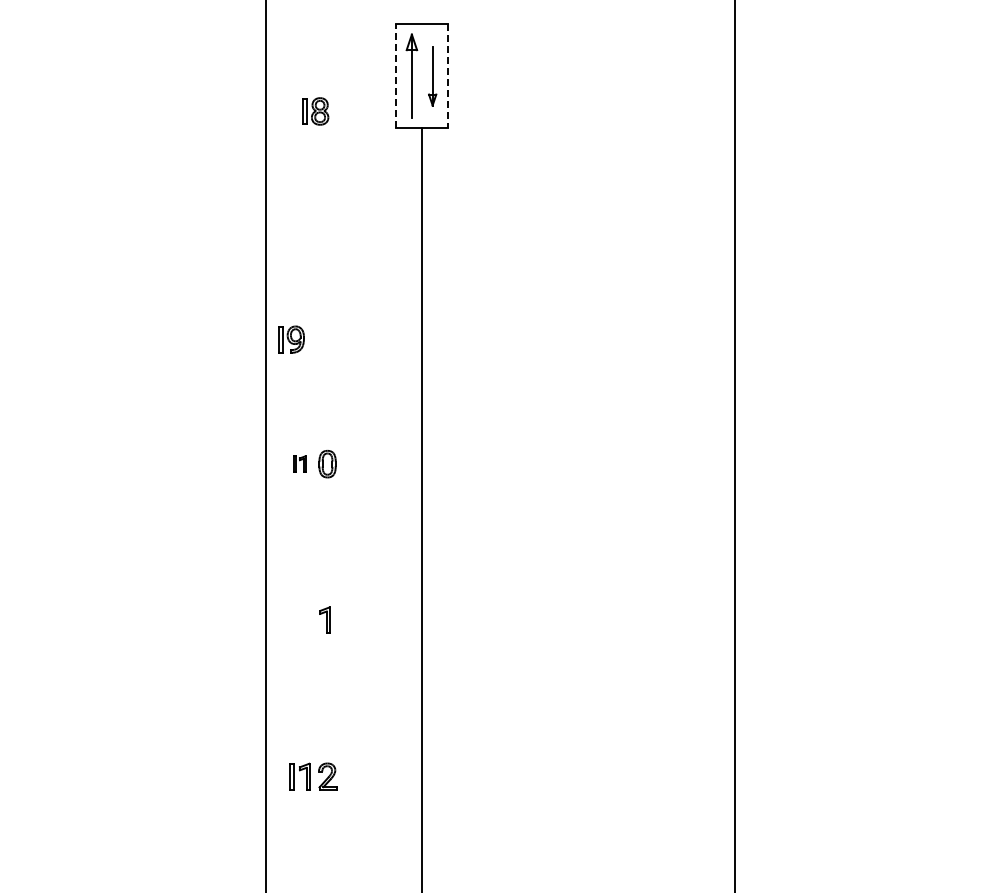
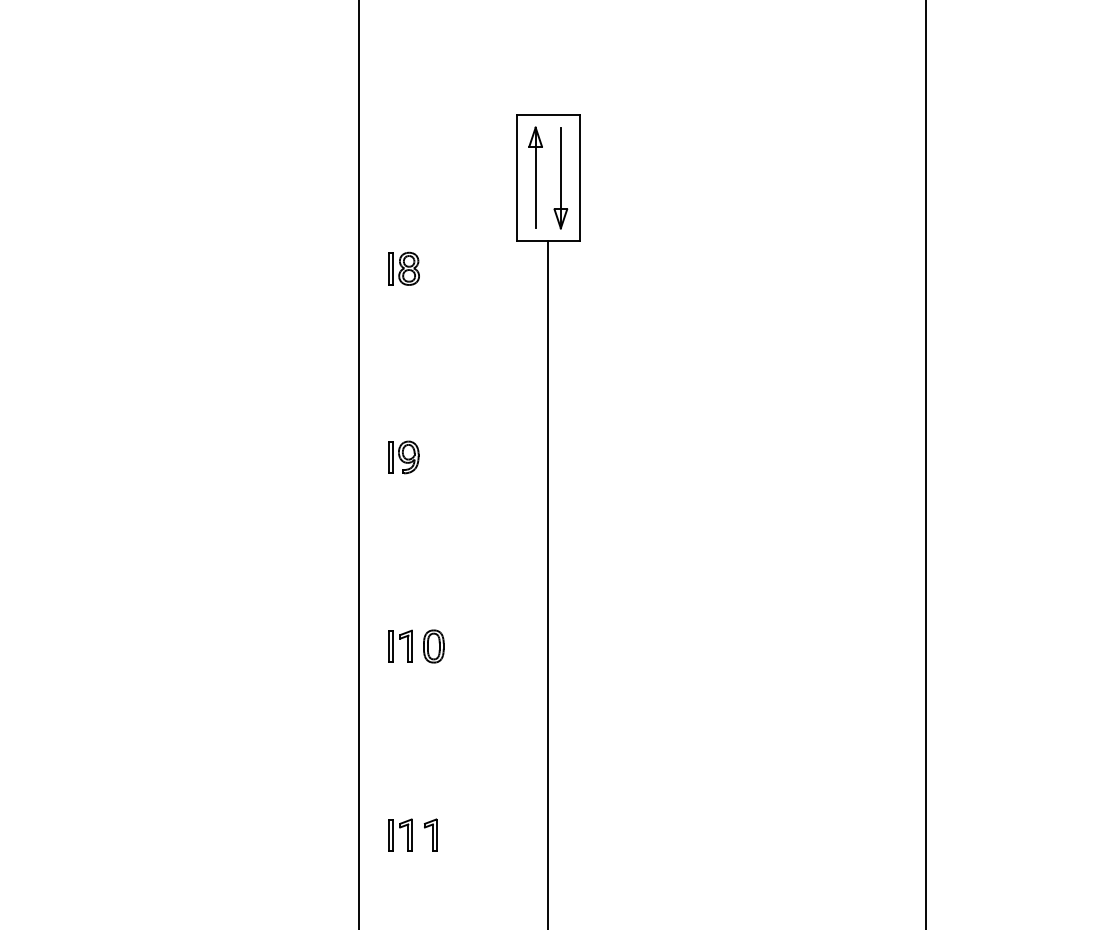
line: (396, 75) -> (517, 177), dashed -> solid
part: (432, 76) -> (560, 178), size x1.43
line: (448, 76) -> (579, 178), dashed -> solid
part: (315, 111) -> (403, 268), moved
part: (291, 339) -> (403, 457), moved
part: (299, 463) -> (399, 645), size x1.67
part: (299, 619) -> (399, 834), added

